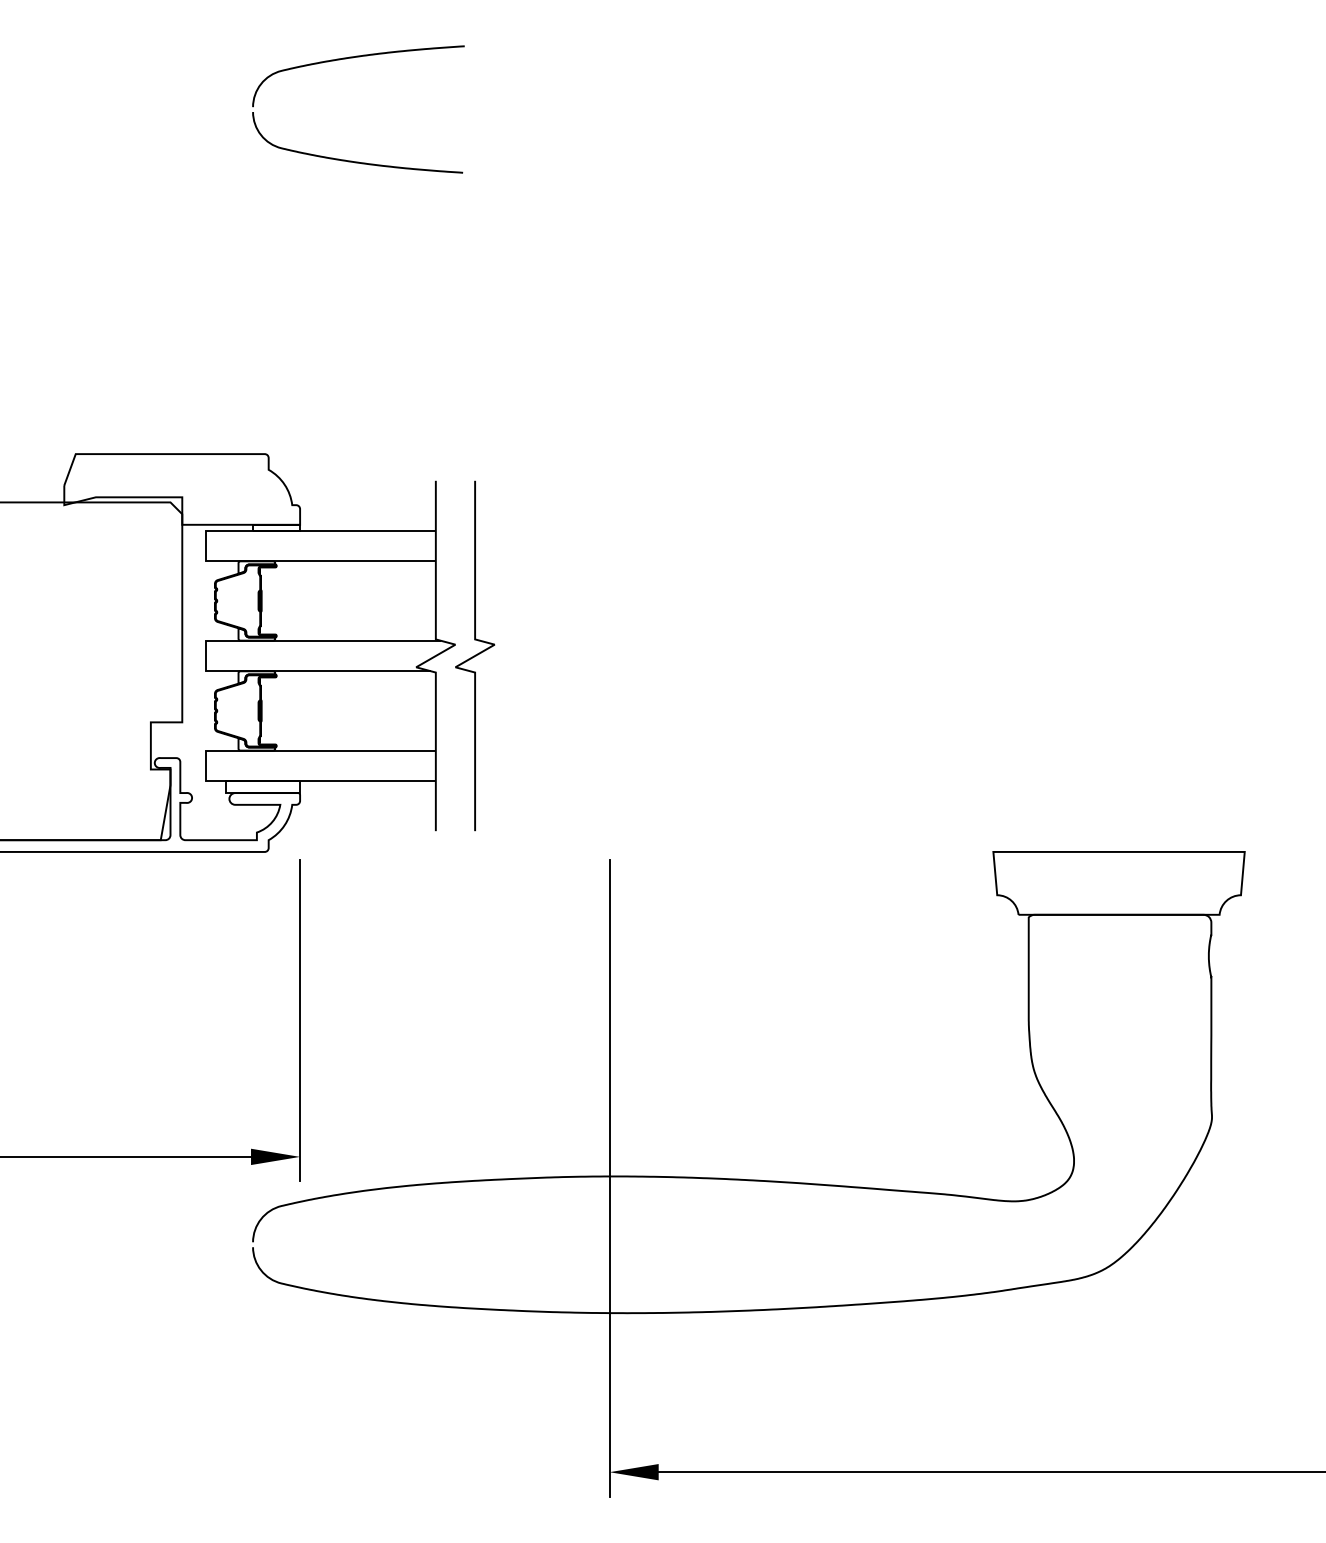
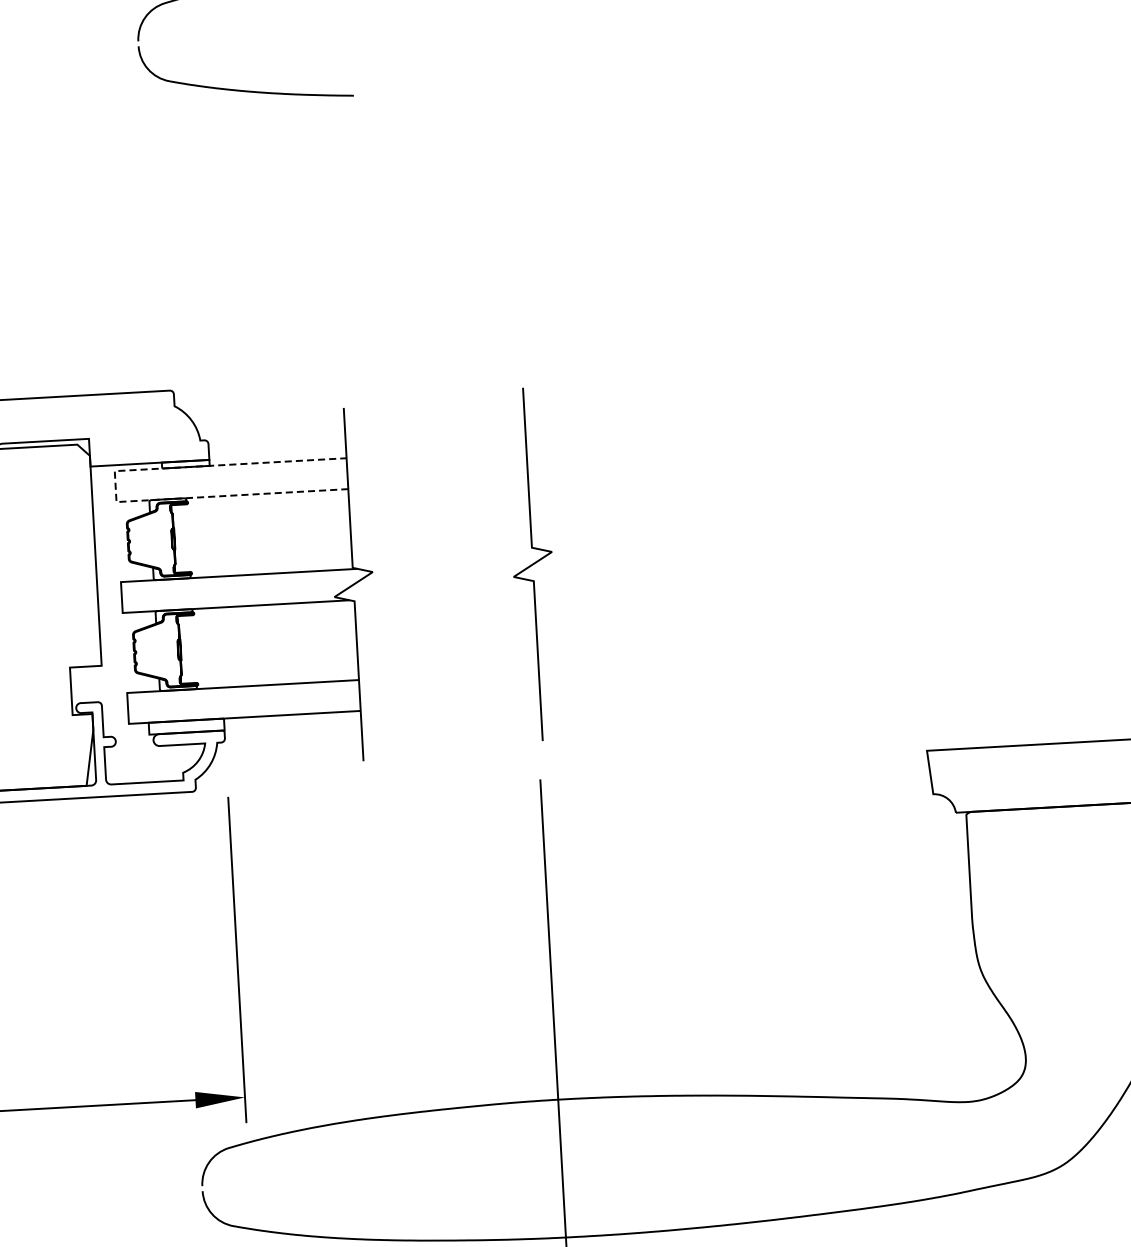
line: (206, 545) -> (116, 486), solid -> dashed
curve: (475, 655) -> (533, 563), moved

